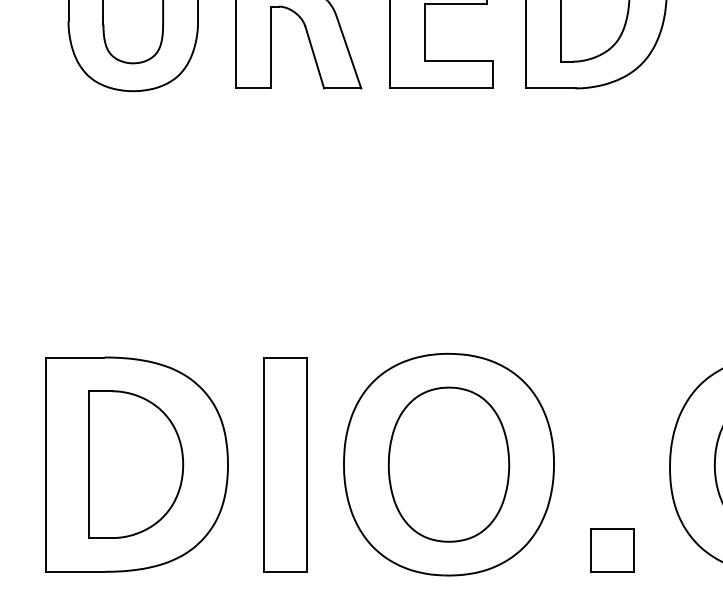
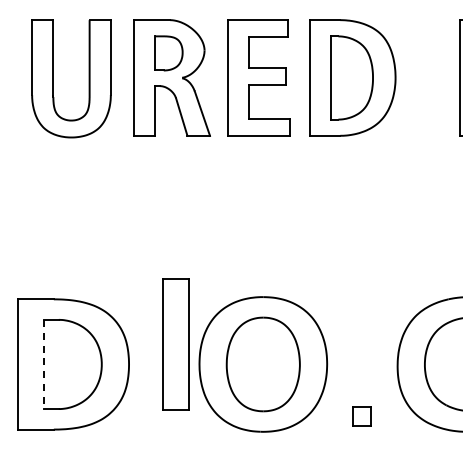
line: (88, 464) -> (44, 364), solid -> dashed
part: (284, 464) -> (175, 344), moved
part: (610, 550) -> (361, 416), size x0.7

